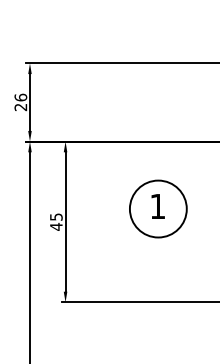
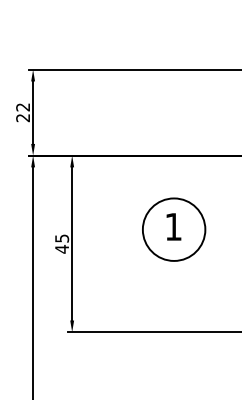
text: (21, 97) -> (23, 107), 26 -> 22

